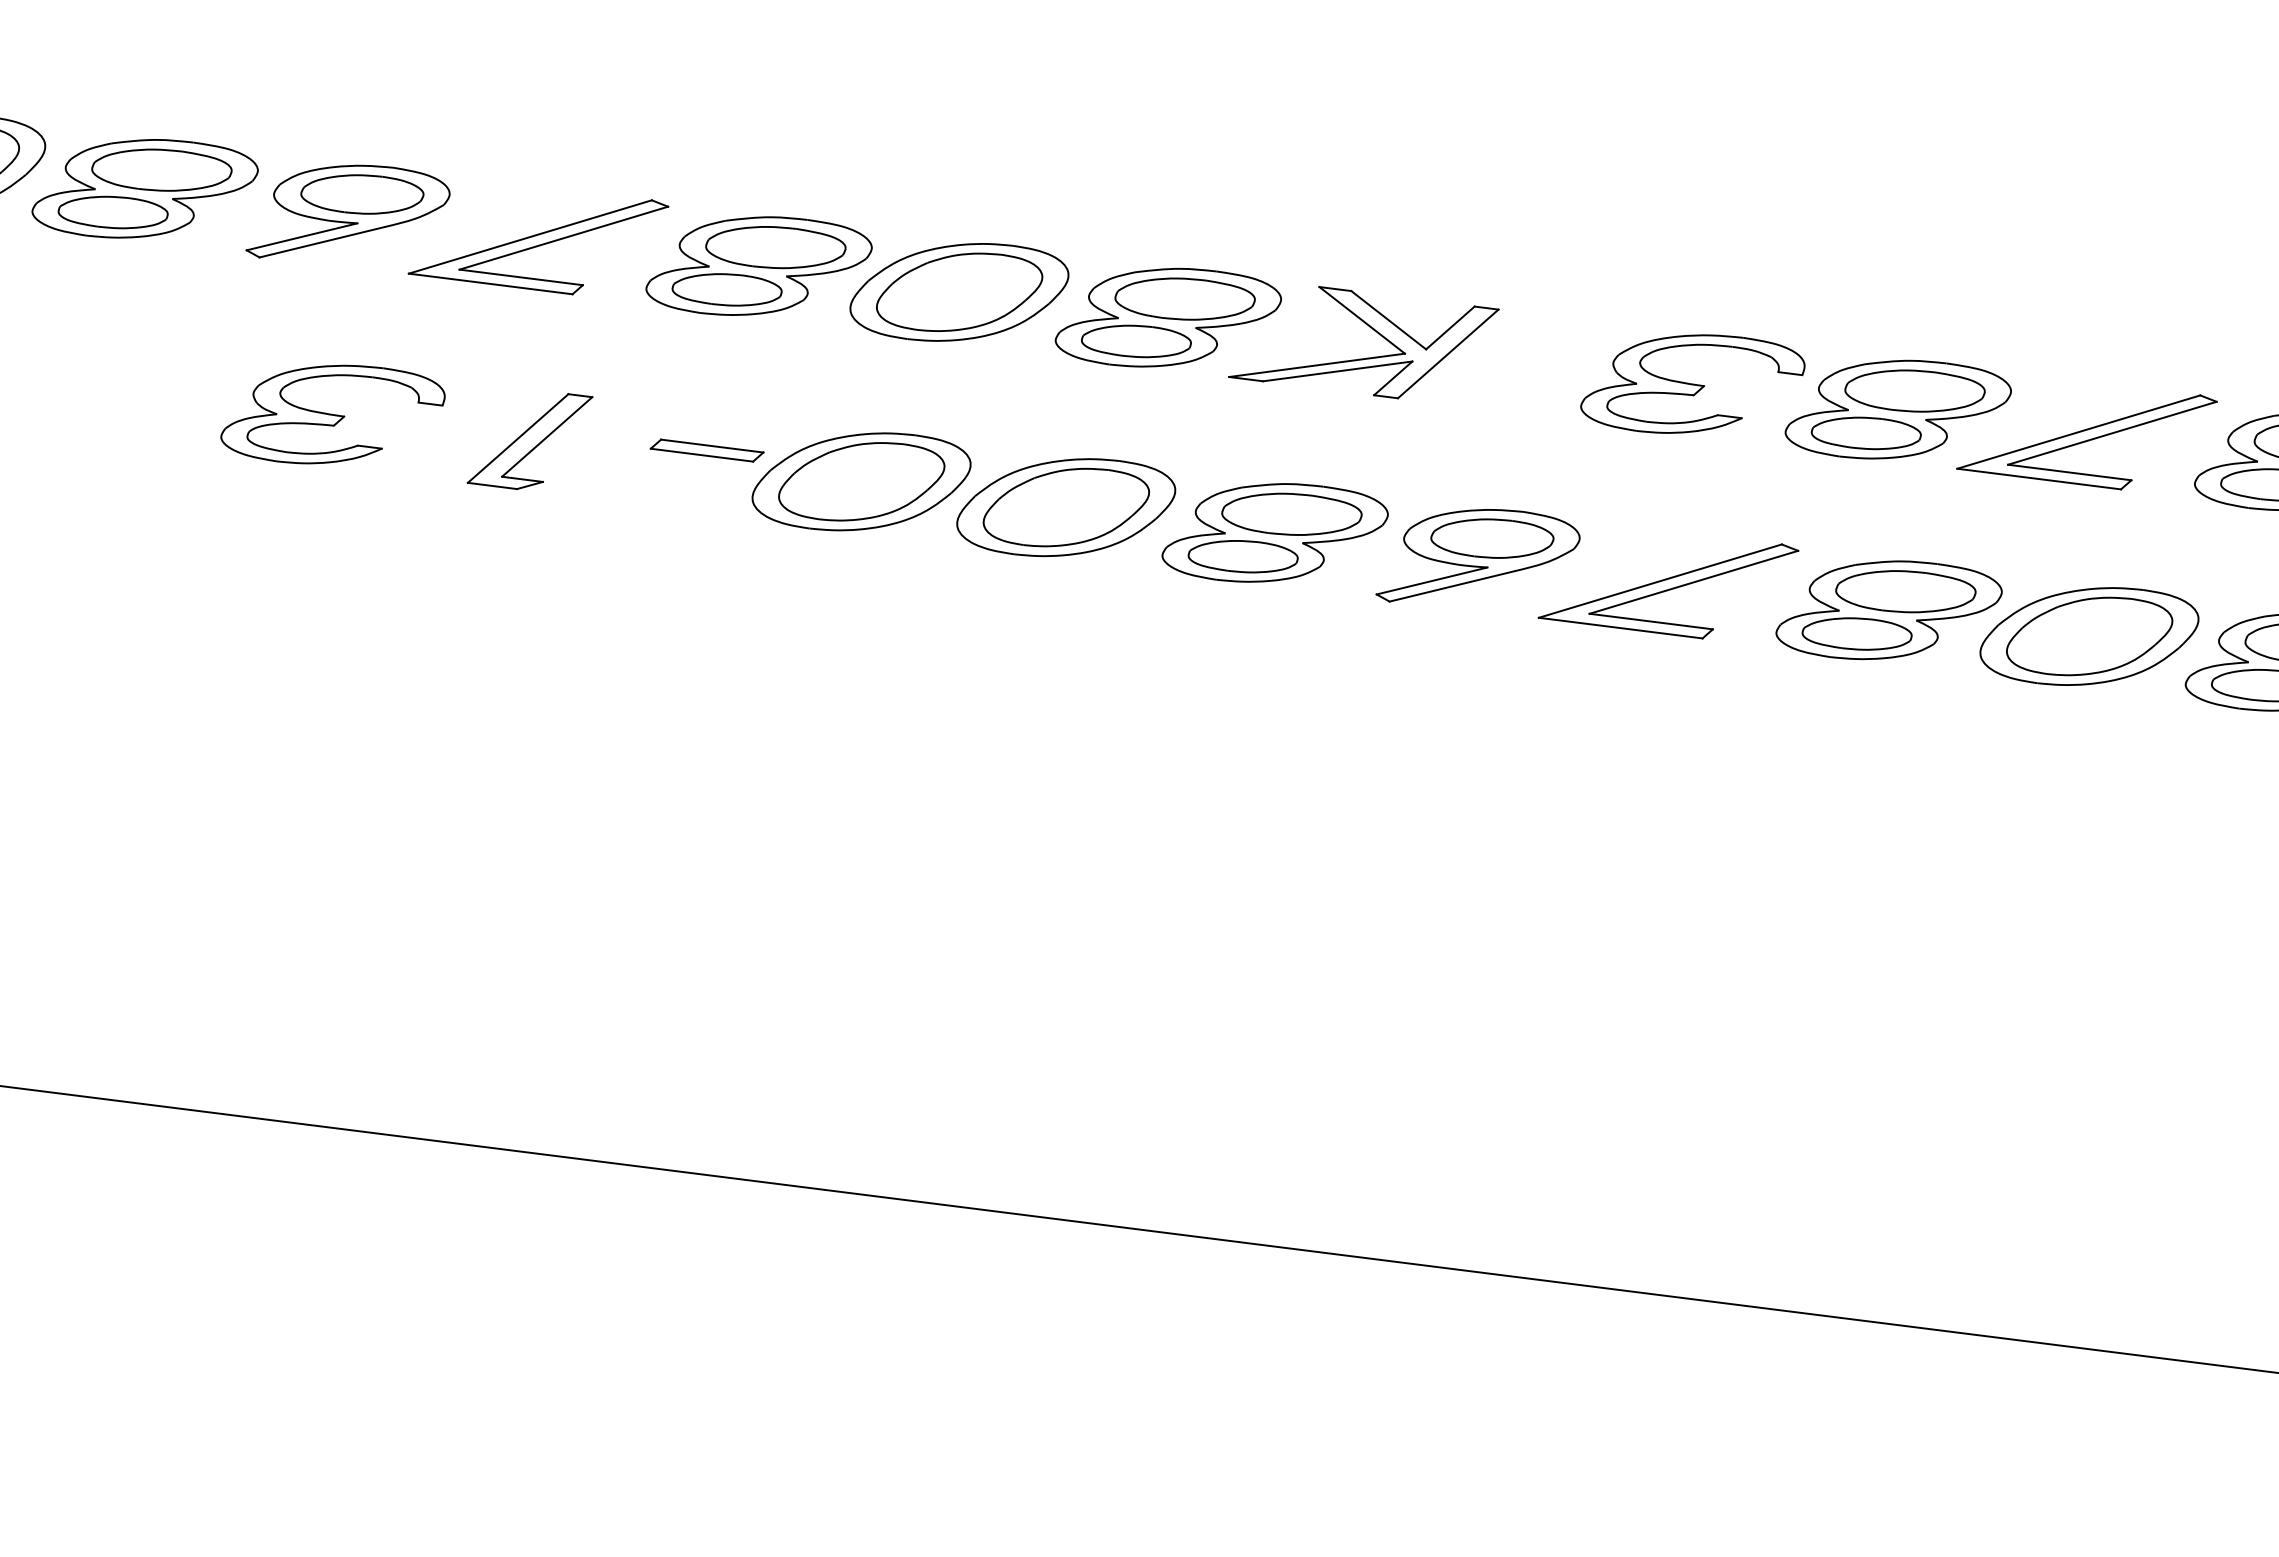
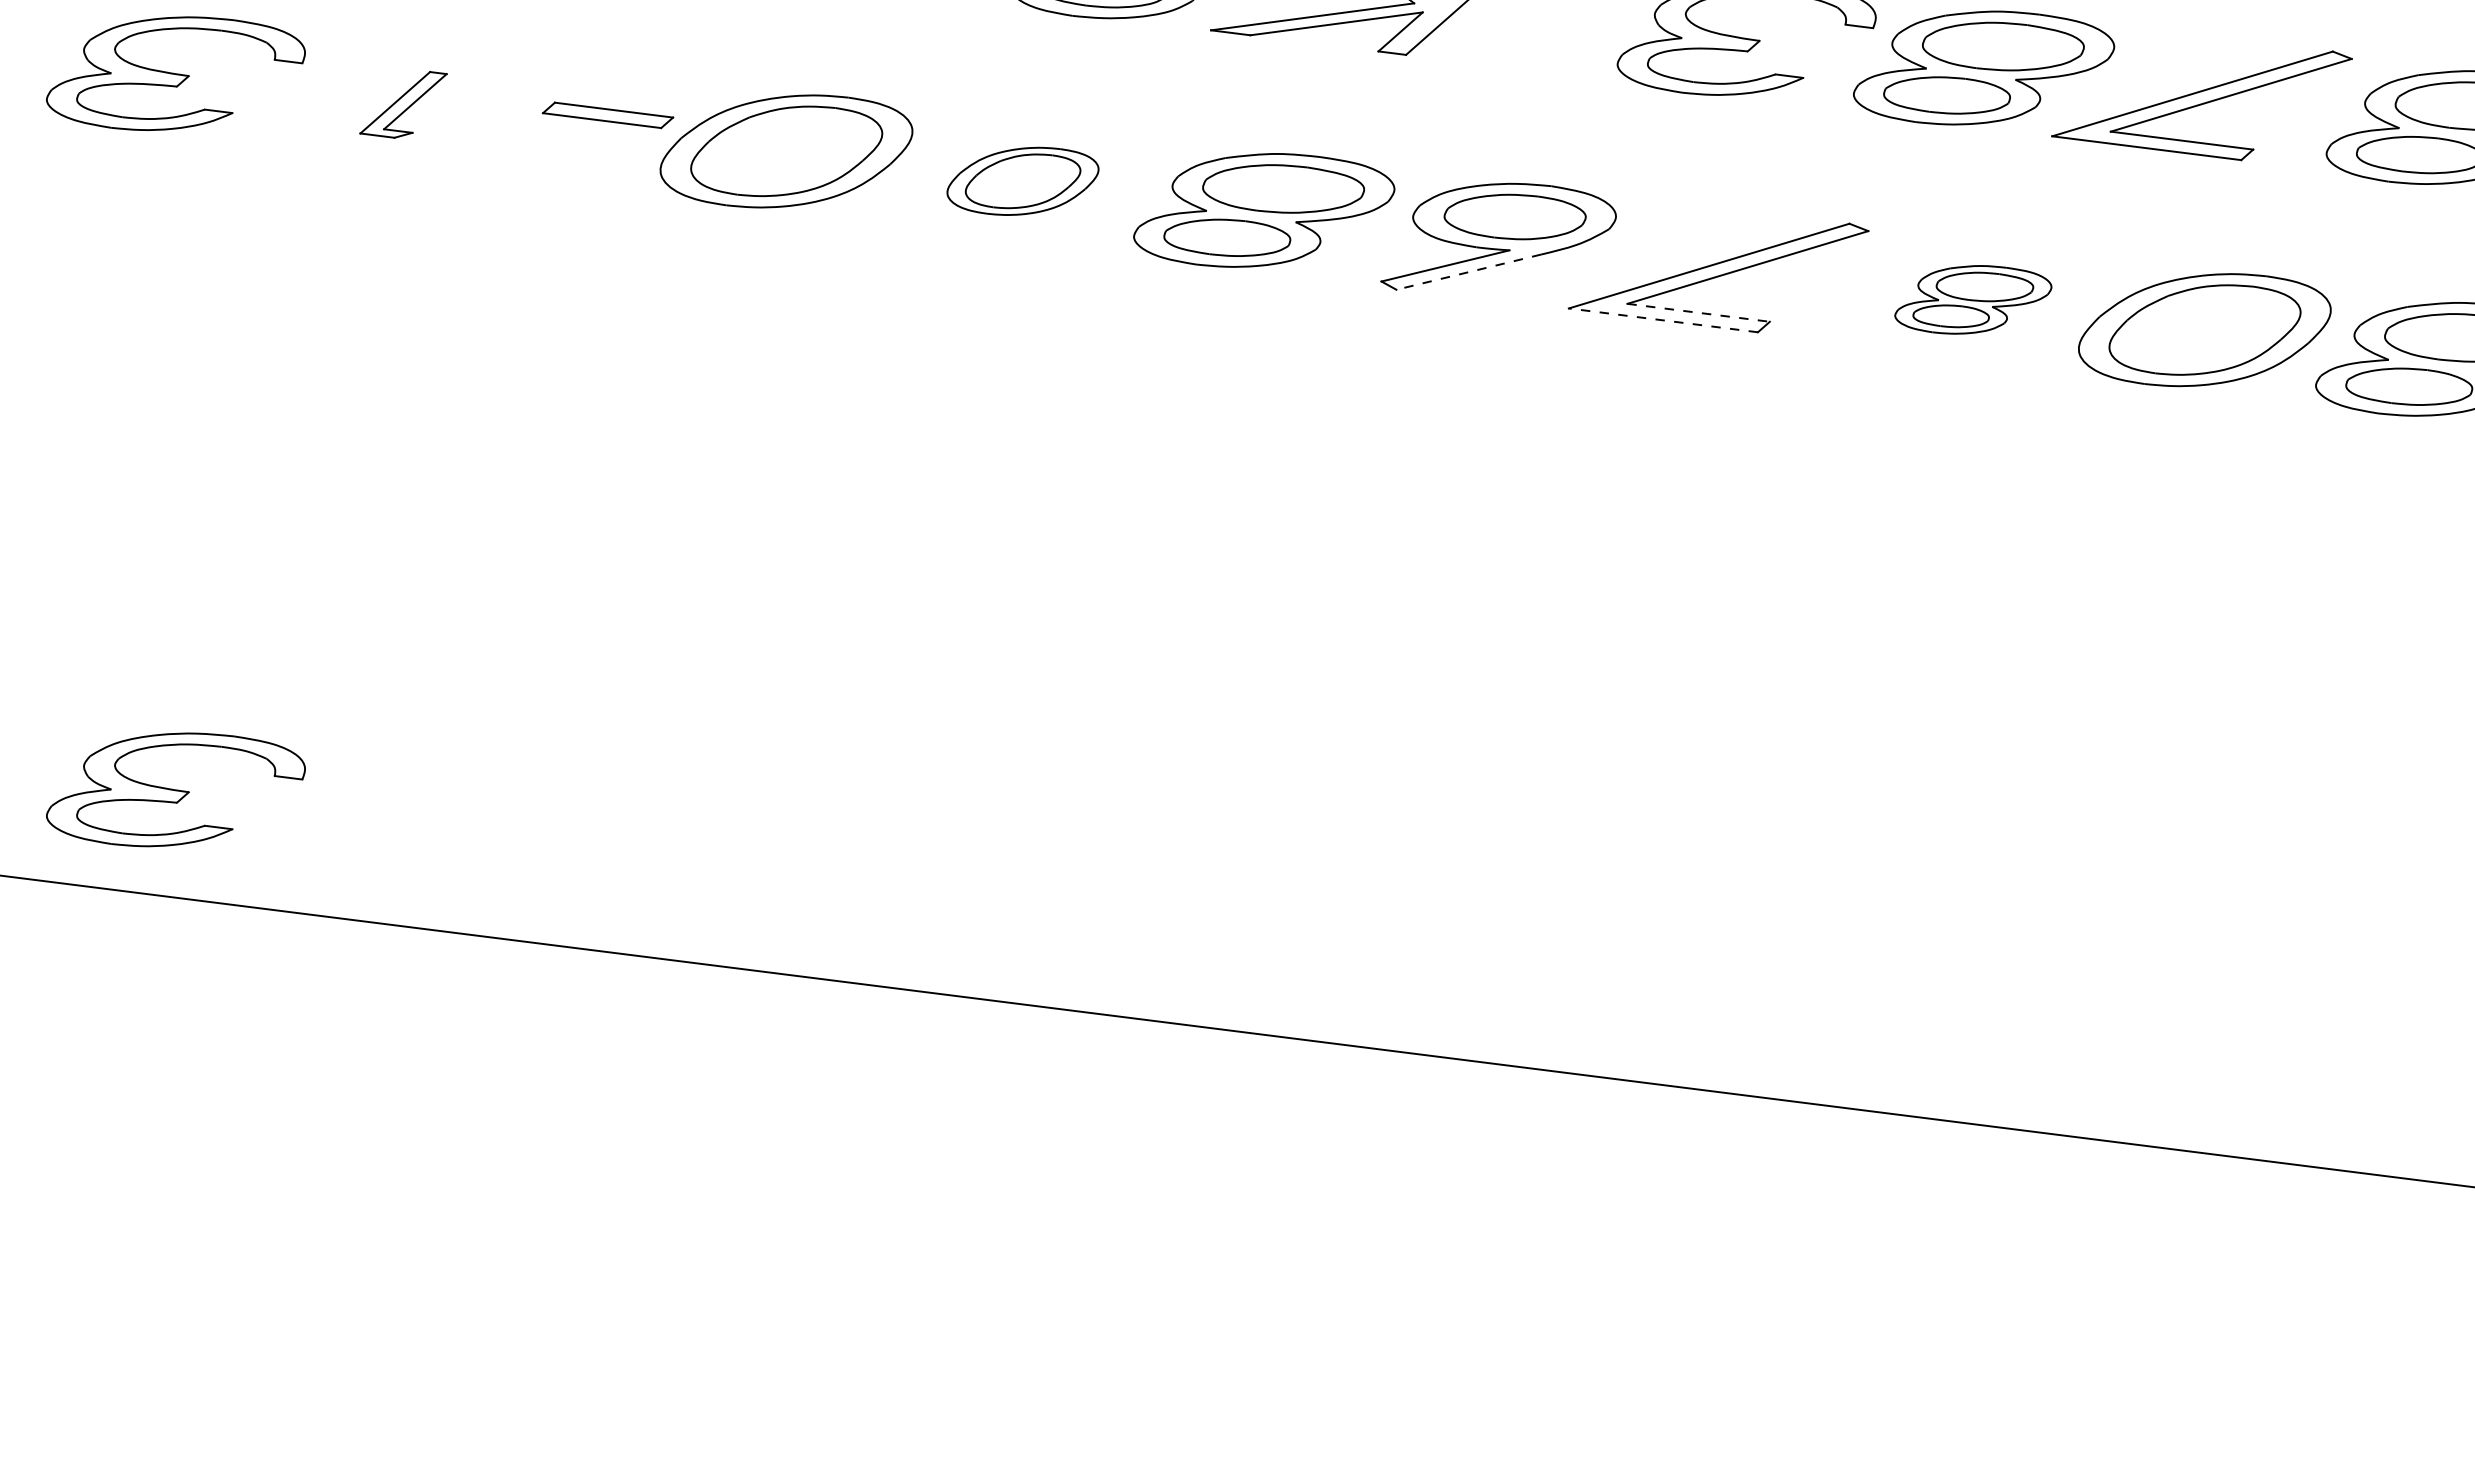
part: (529, 441) -> (402, 104), size x0.6
part: (1066, 507) -> (1023, 181), size x0.6
line: (1451, 586) -> (1467, 272), solid -> dashed
part: (1888, 610) -> (1972, 300), size x0.6
line: (1651, 621) -> (1698, 312), solid -> dashed
line: (1620, 628) -> (1663, 320), solid -> dashed
part: (332, 1034) -> (175, 789), added

